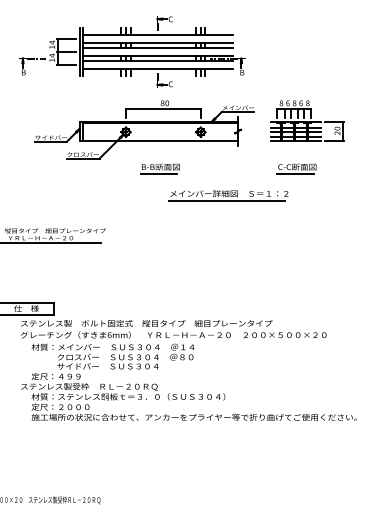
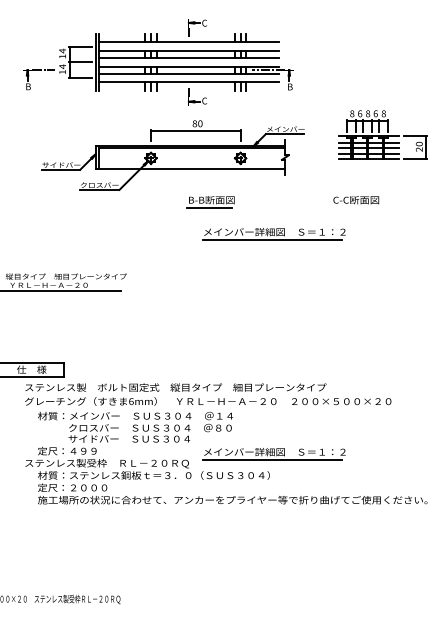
part: (306, 120) -> (382, 134), moved
part: (159, 169) -> (210, 202), moved
line: (295, 174) -> (354, 208), removed
part: (228, 379) -> (273, 454), added

